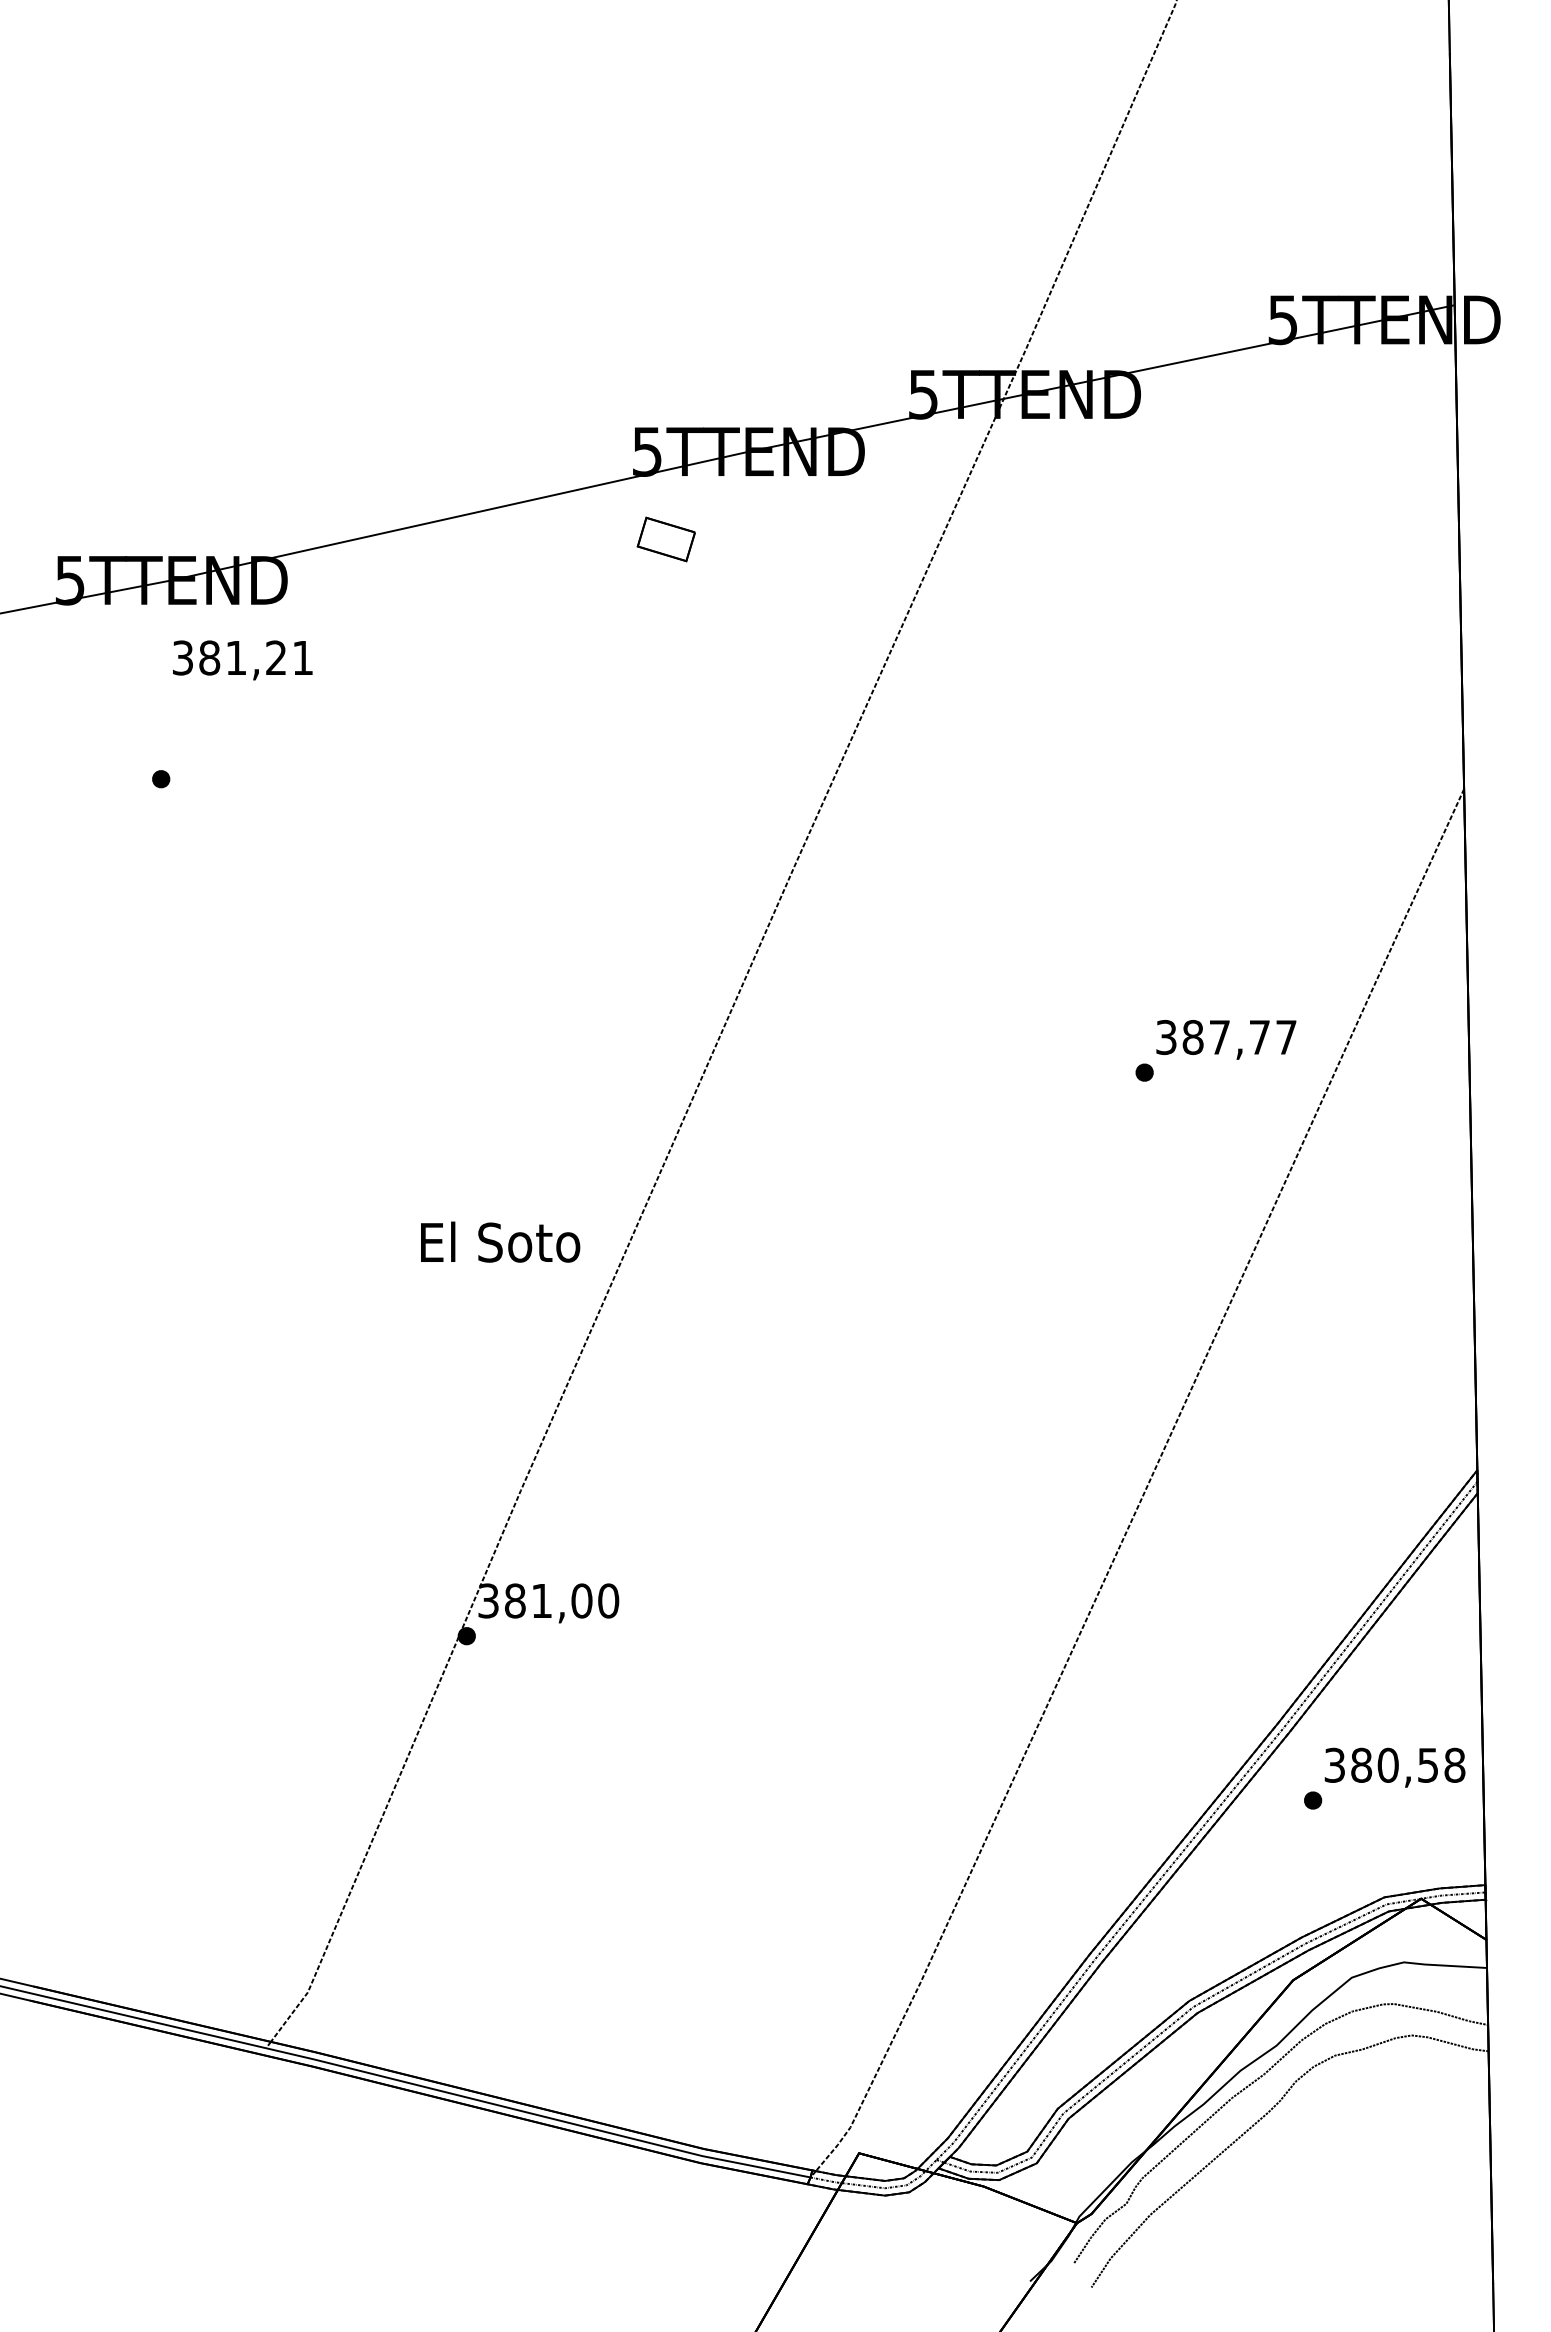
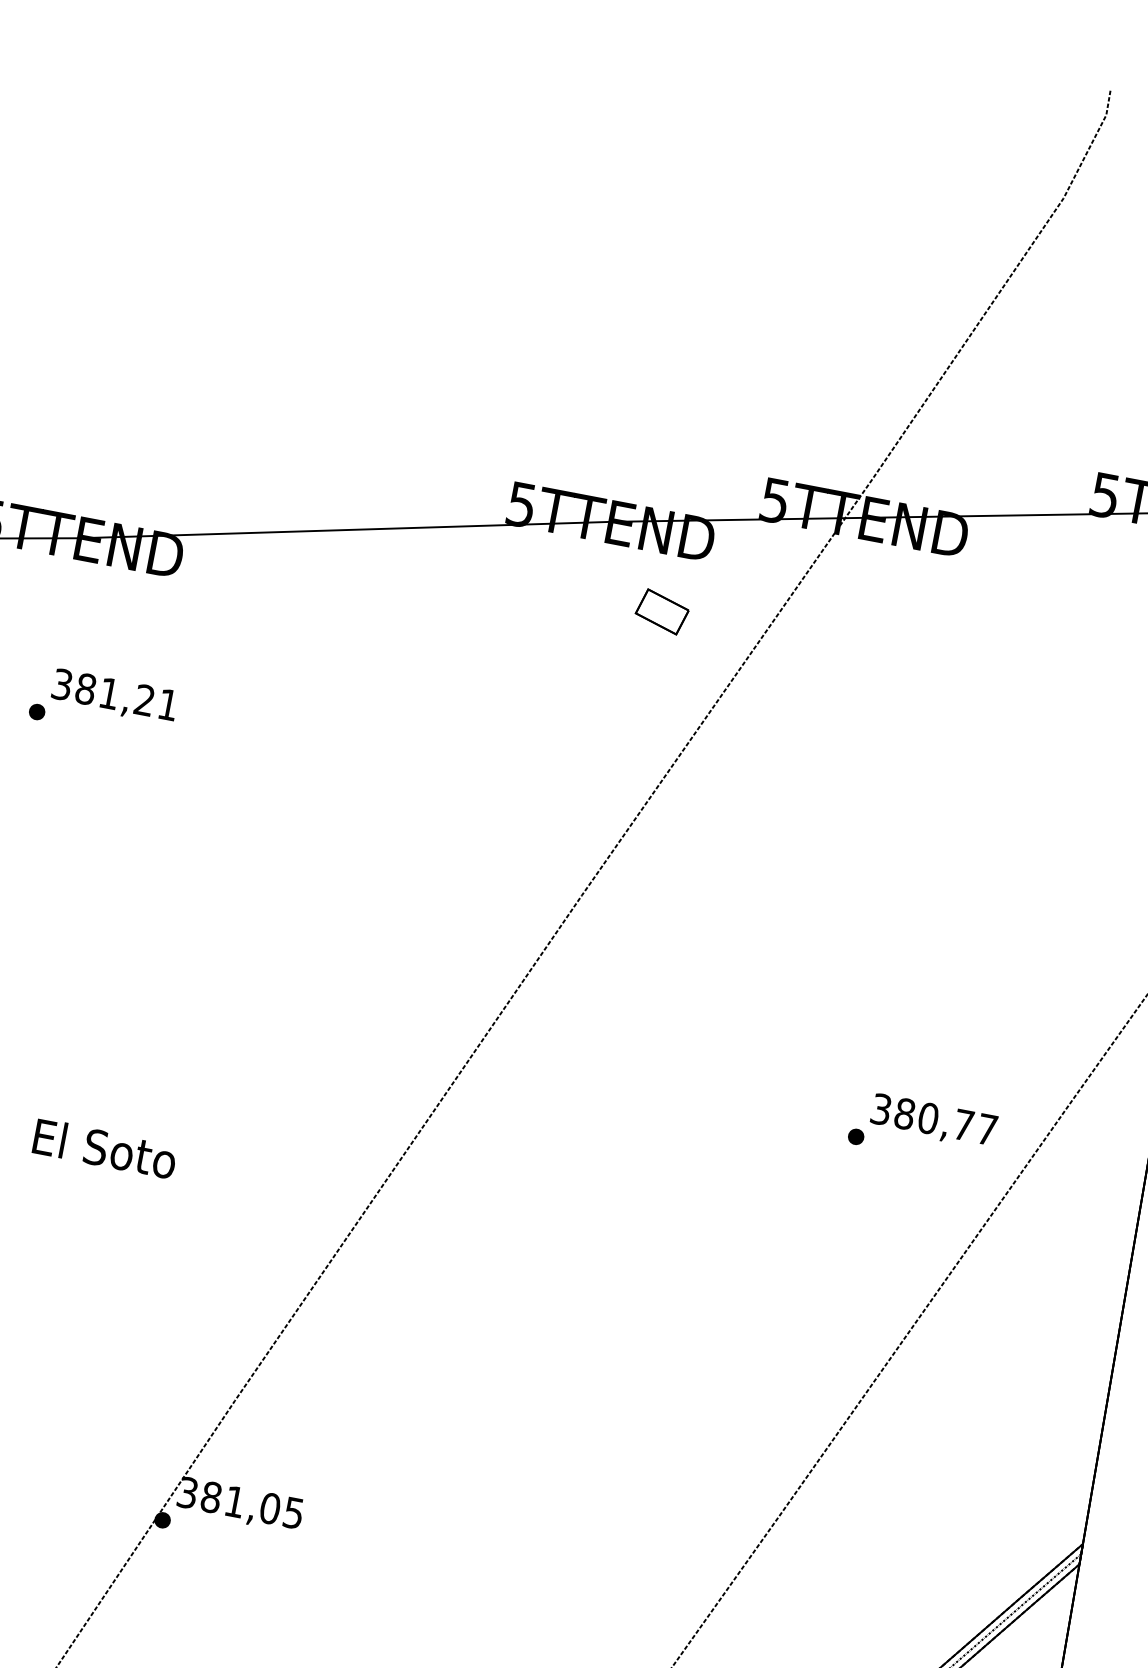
part: (665, 539) -> (661, 611), moved
text: (242, 660) -> (114, 696), moved
text: (1219, 1037) -> (928, 1118), 387,77 -> 380,77
text: (500, 1241) -> (105, 1148), moved
text: (608, 1600) -> (293, 1512), 381,00 -> 381,05

